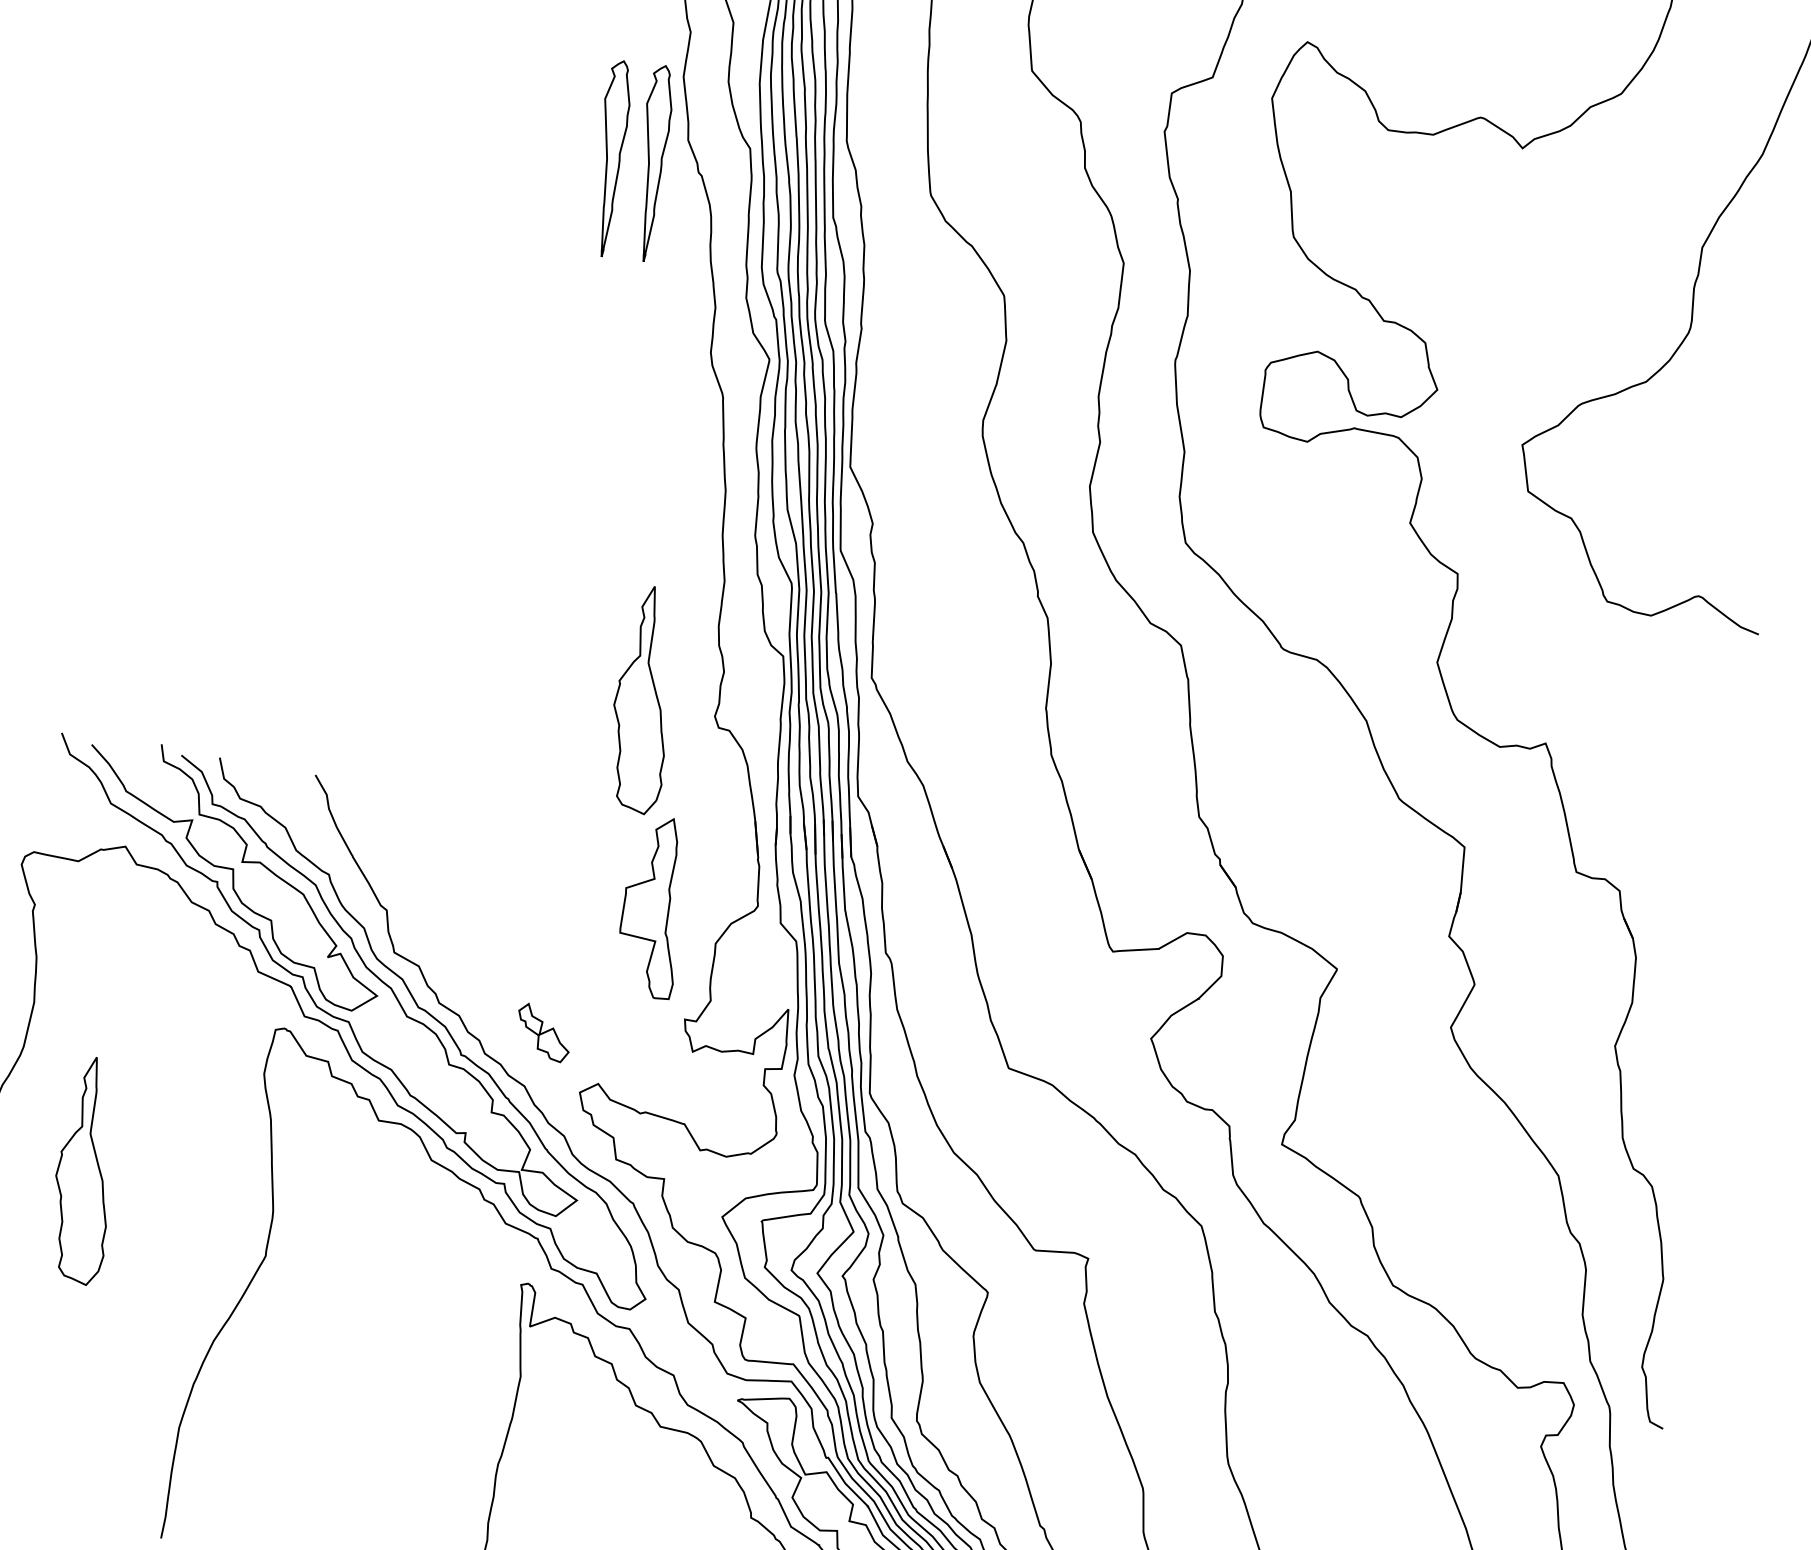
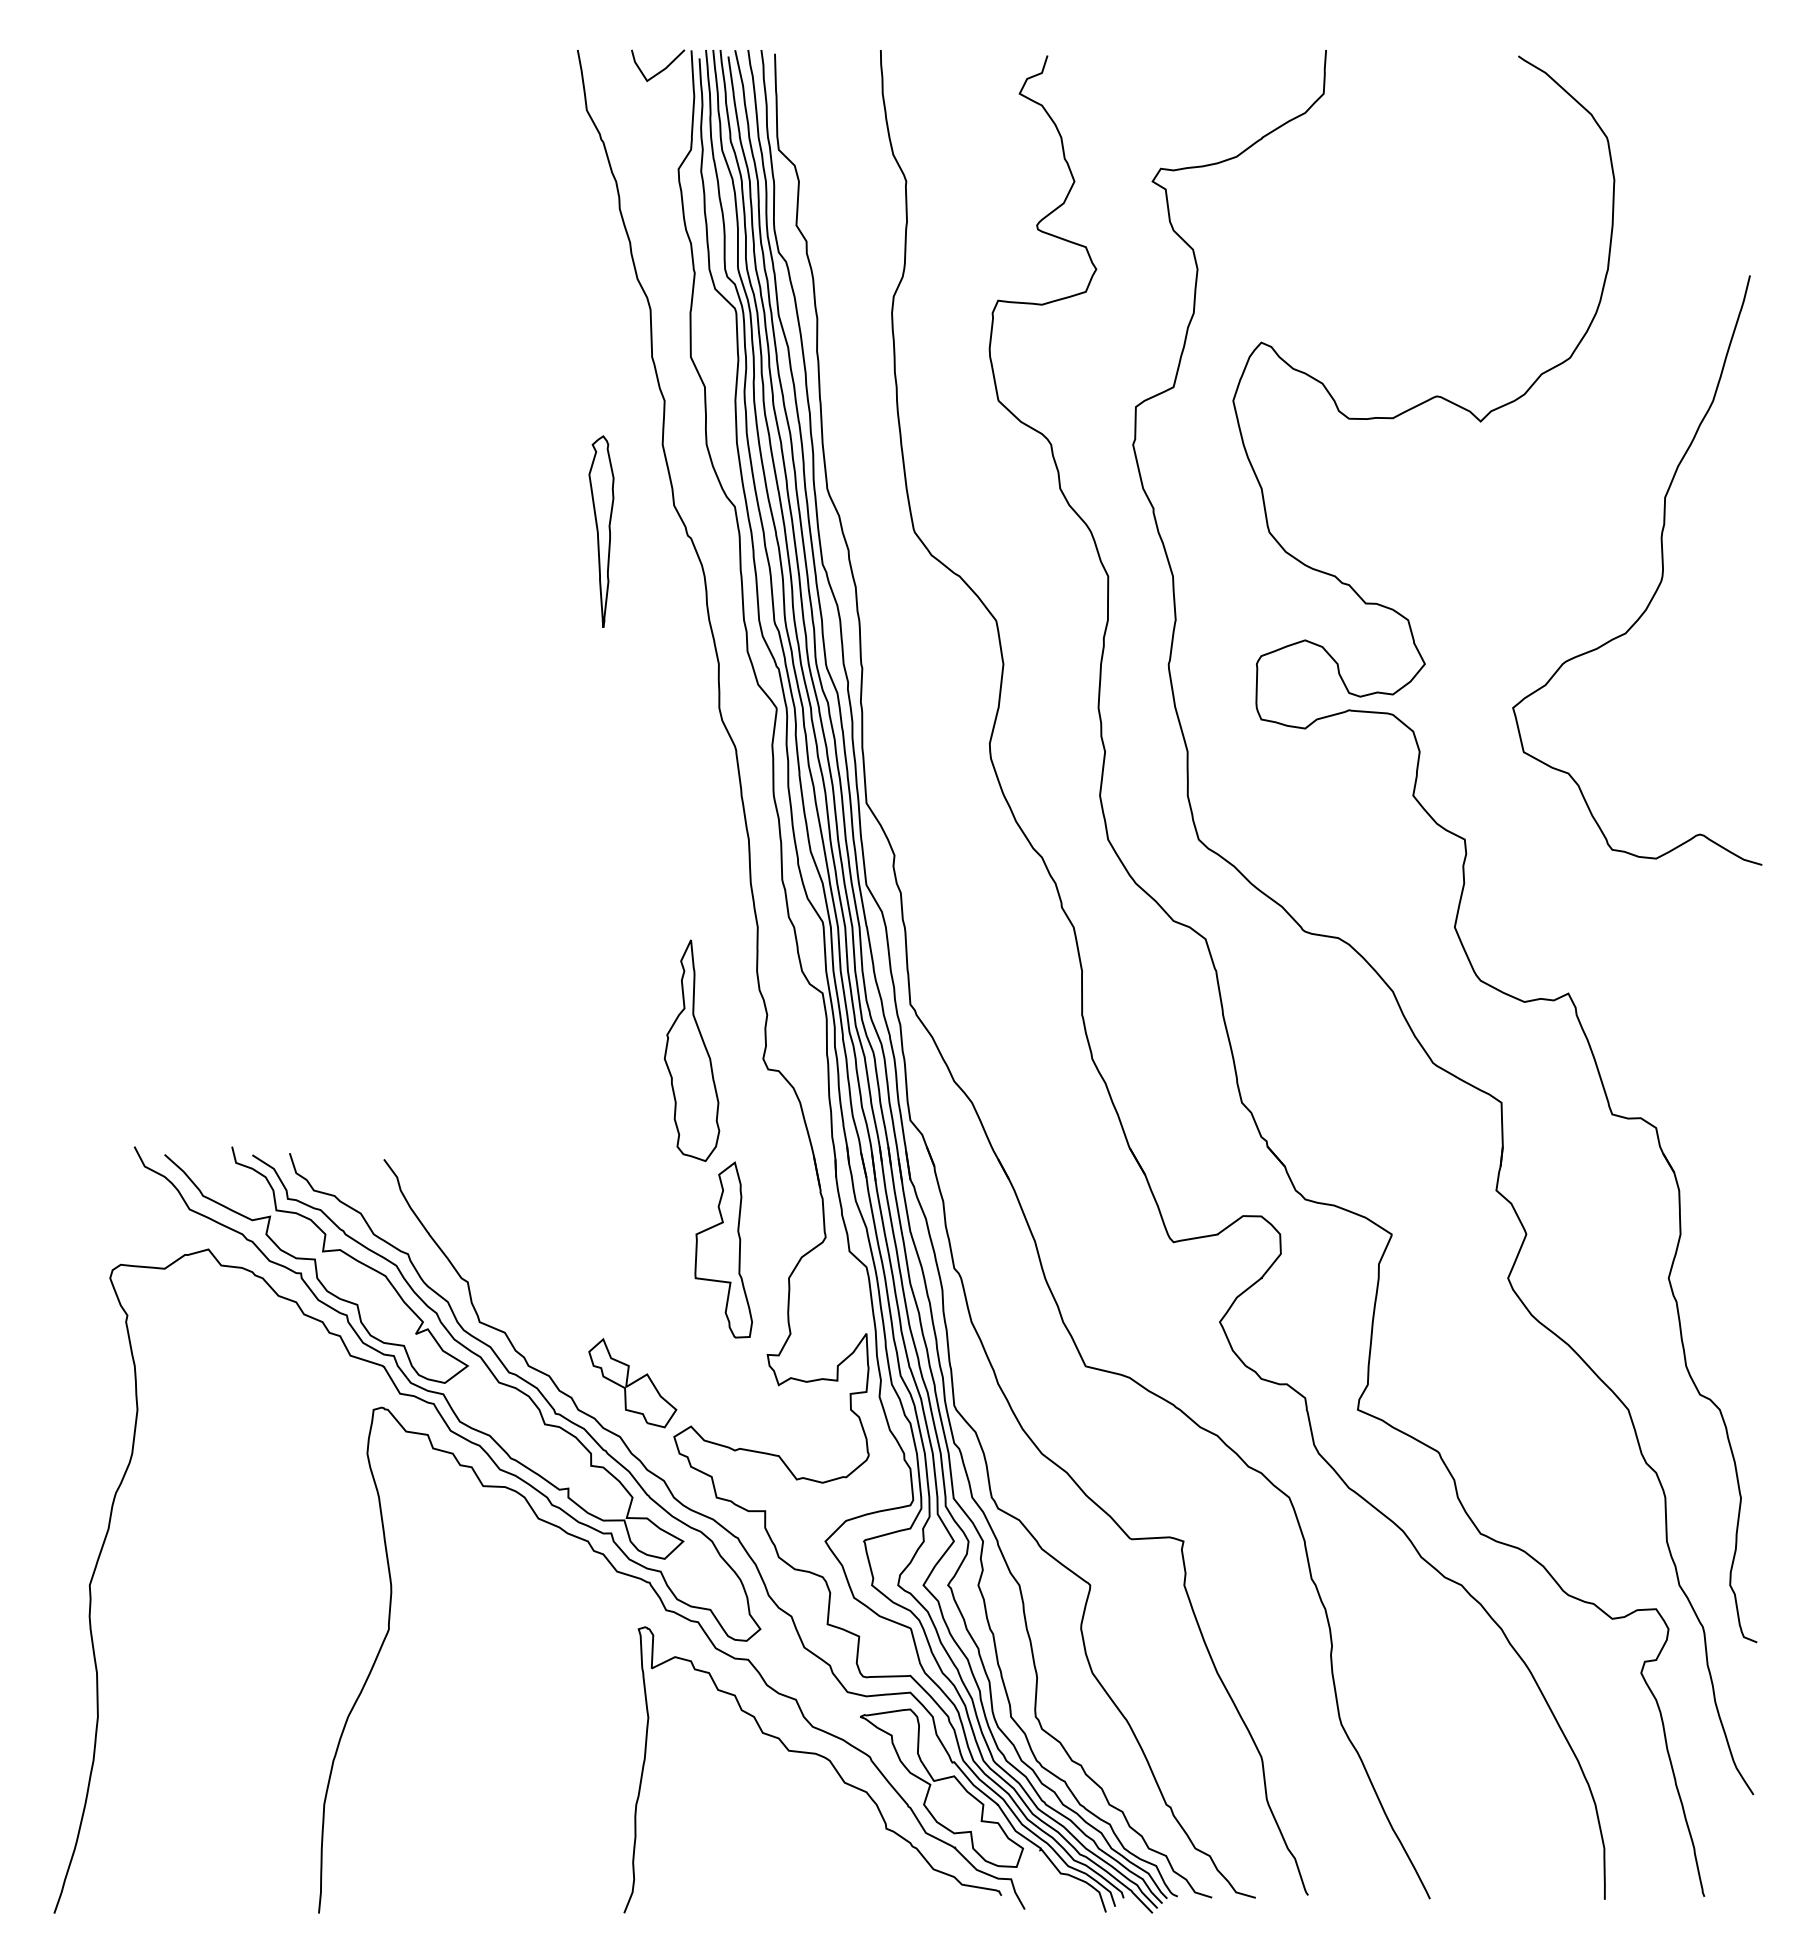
part: (652, 163) -> (642, 531), removed
part: (543, 1033) -> (632, 1383), size x1.67
part: (84, 1170) -> (204, 1566), removed

